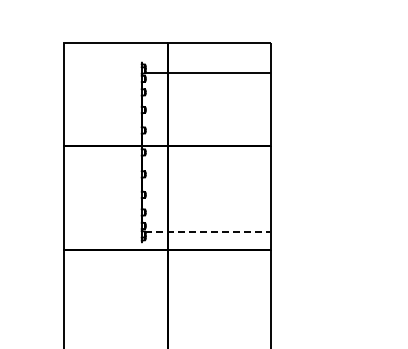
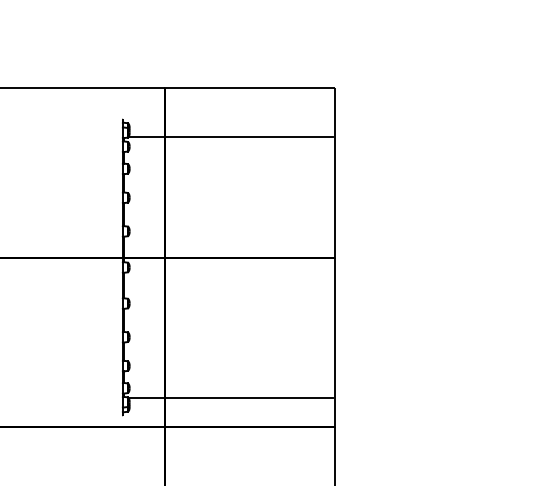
line: (208, 232) -> (232, 398), dashed -> solid

